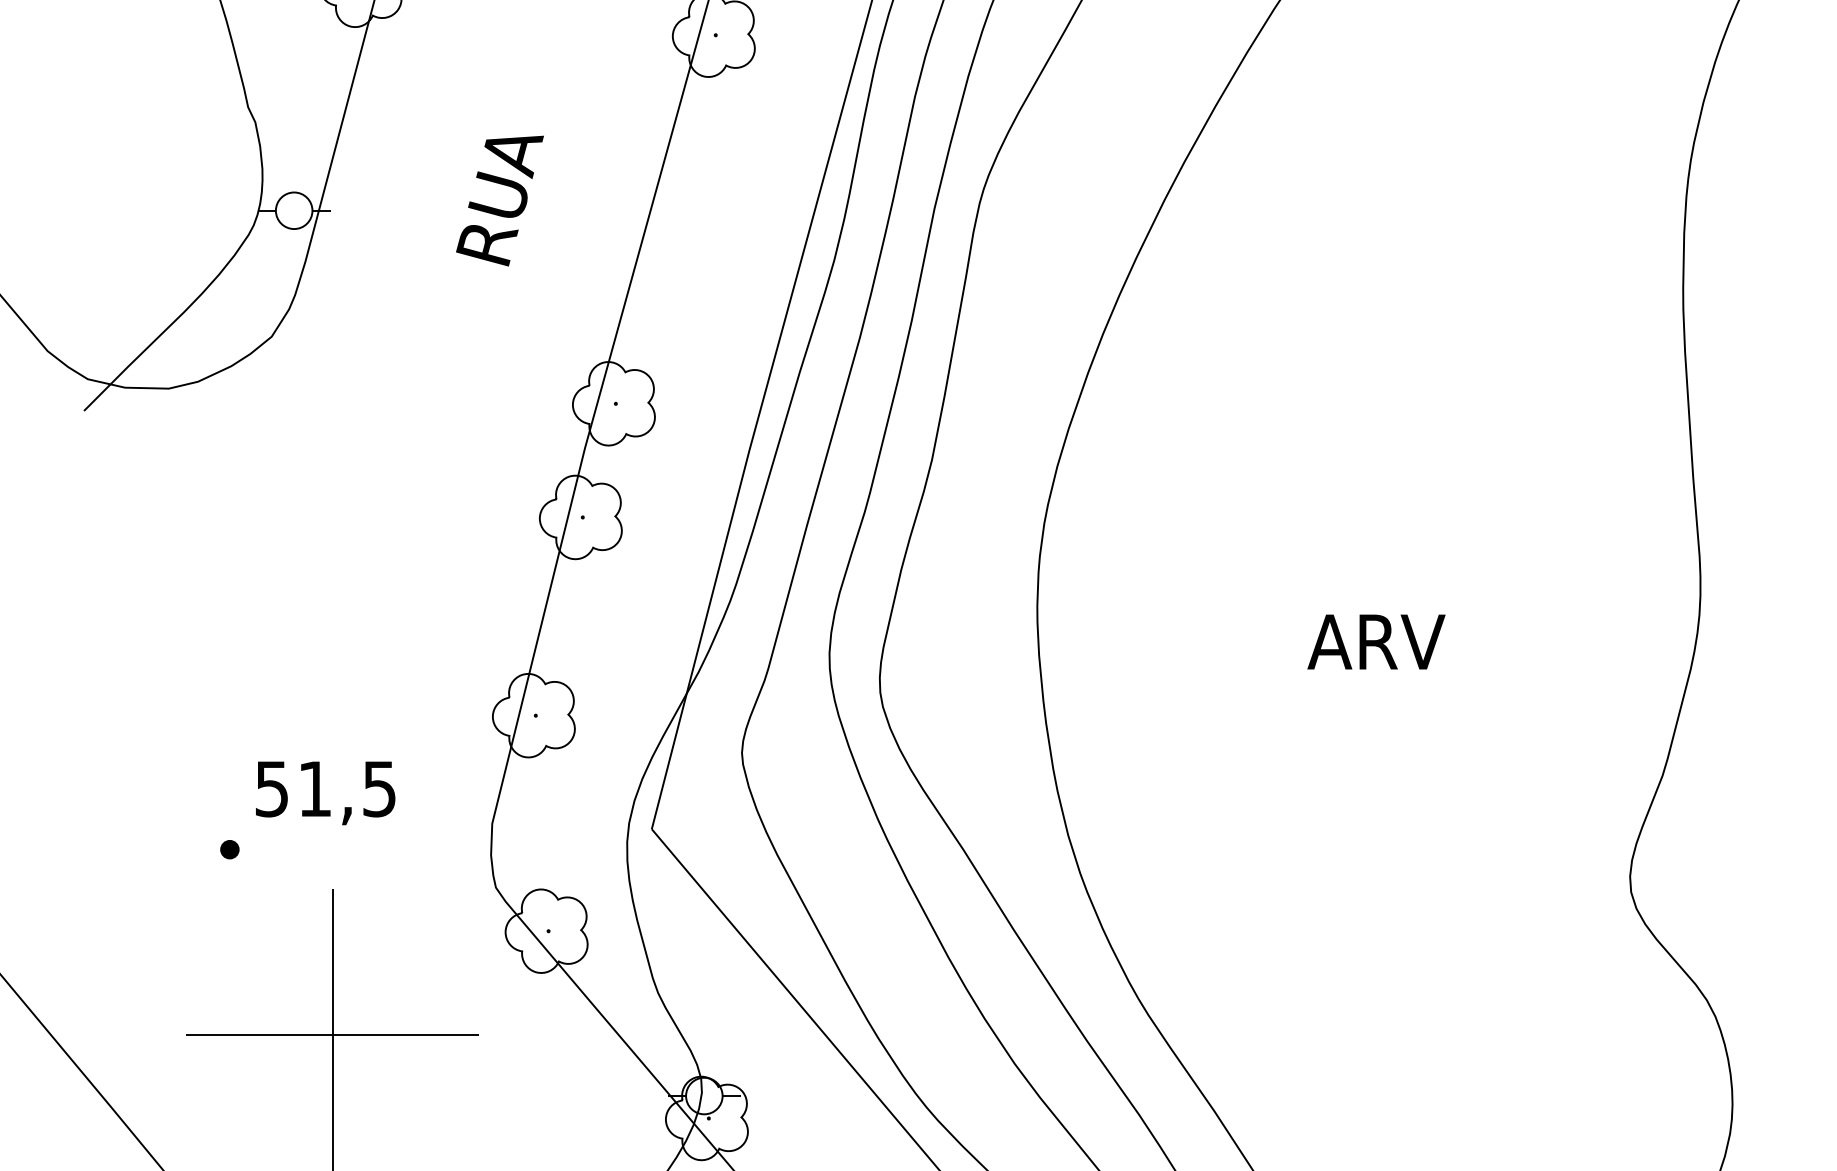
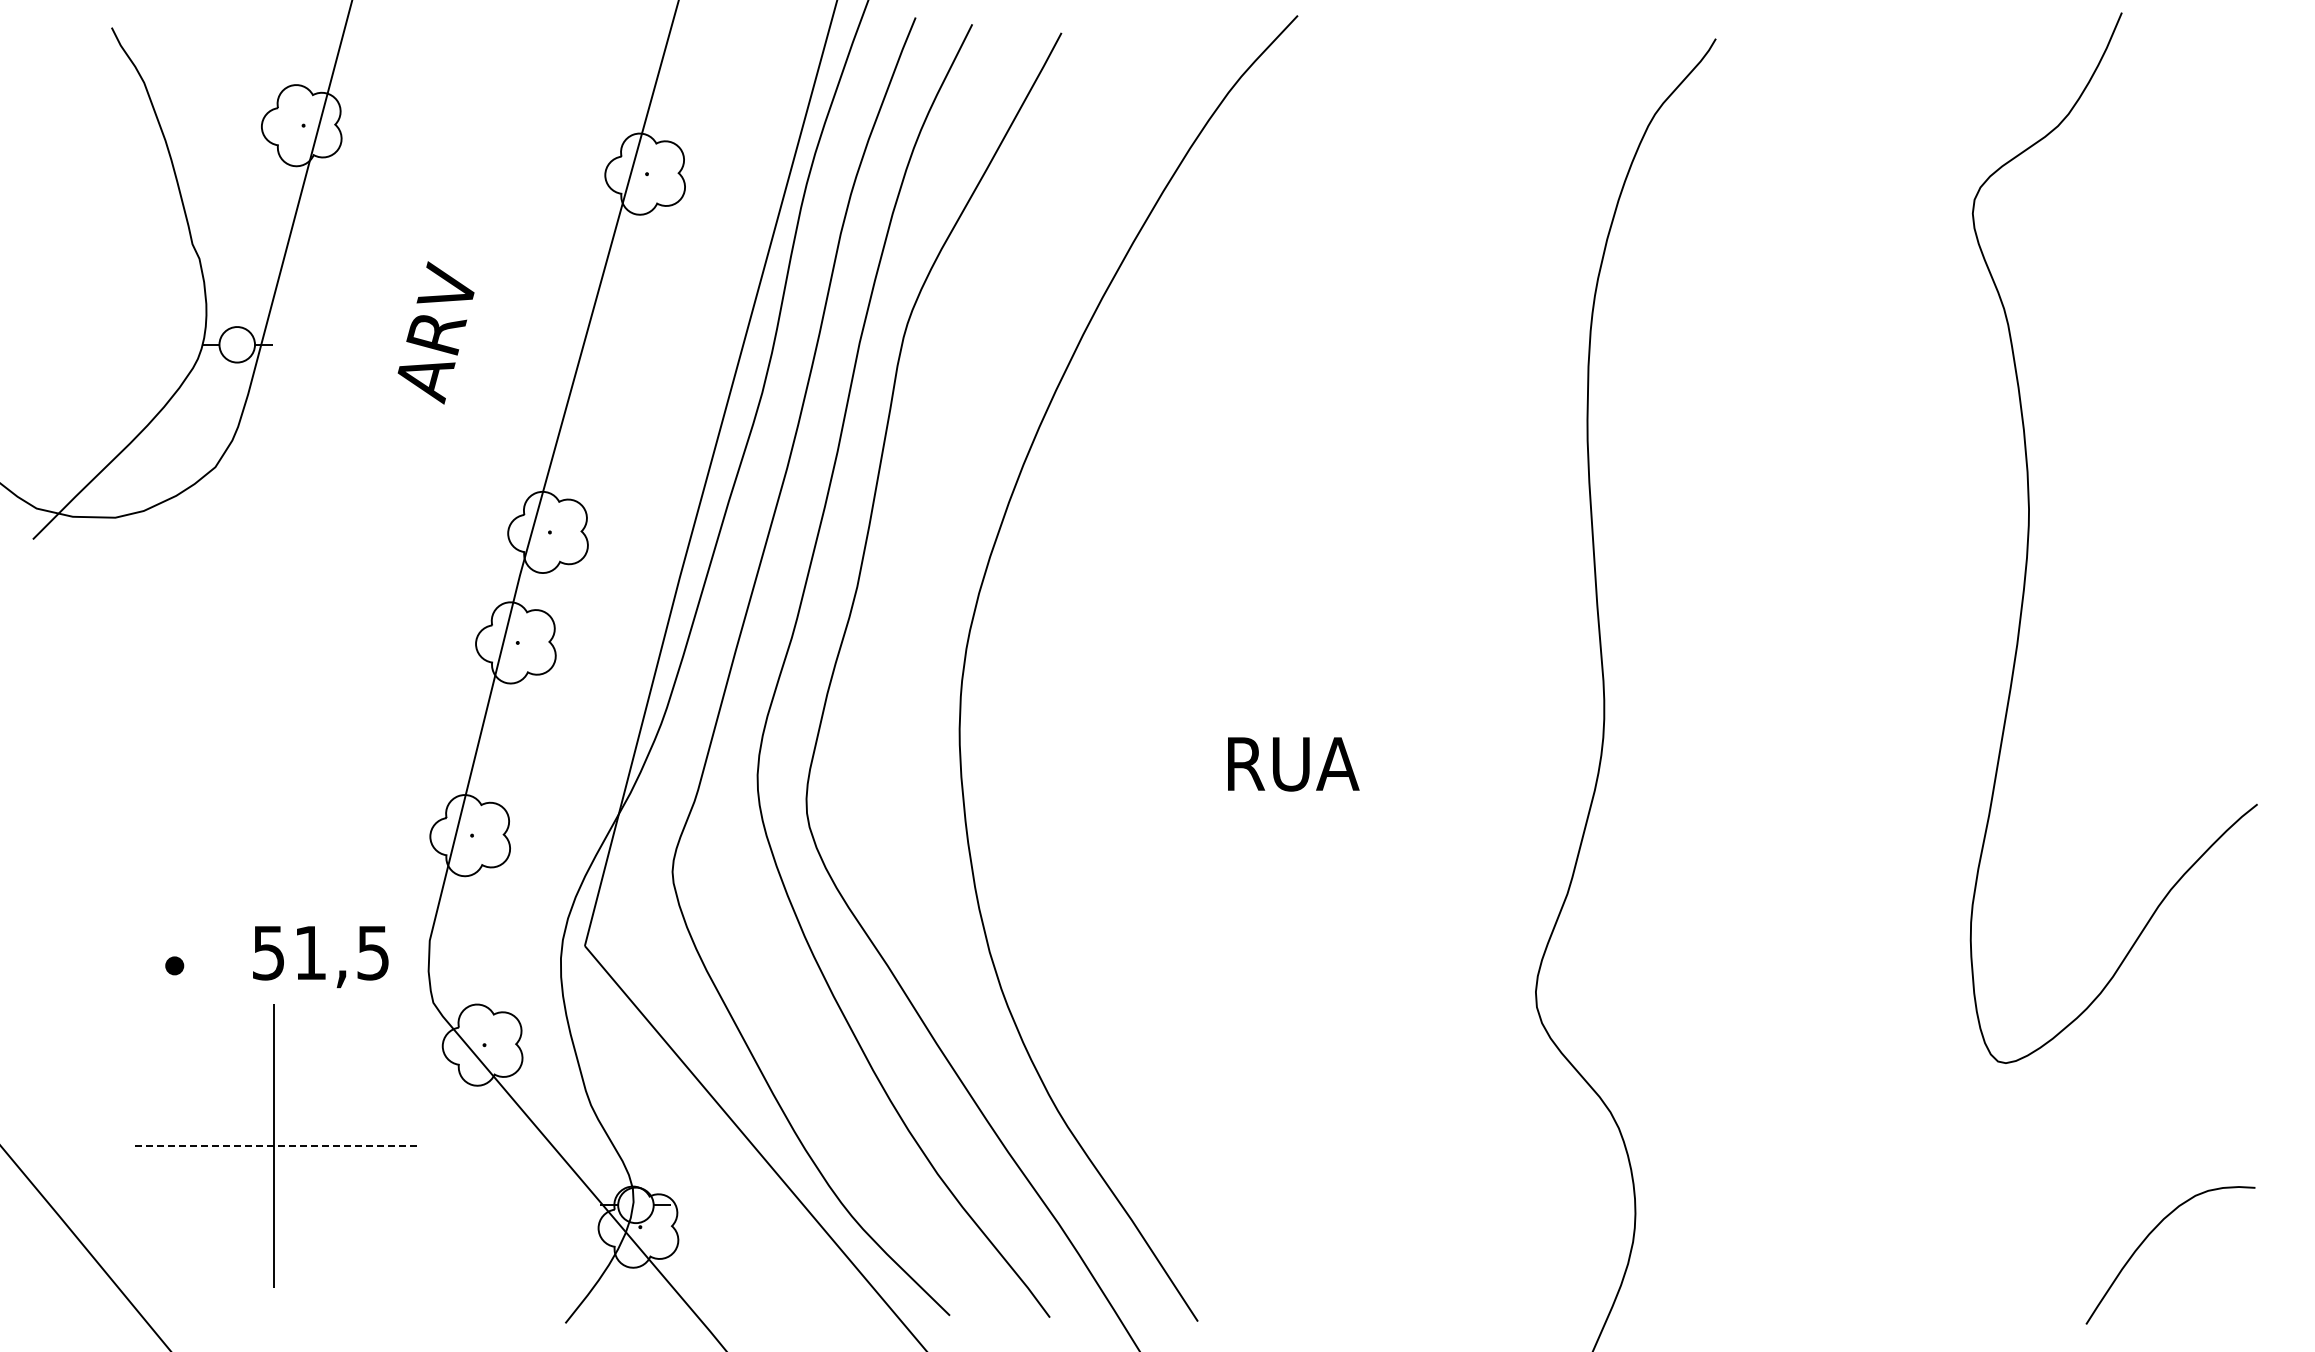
text: (499, 198) -> (436, 332), RUA -> ARV
text: (1377, 642) -> (1290, 764), ARV -> RUA
text: (325, 793) -> (320, 957), moved
line: (331, 1035) -> (273, 1146), solid -> dashed

